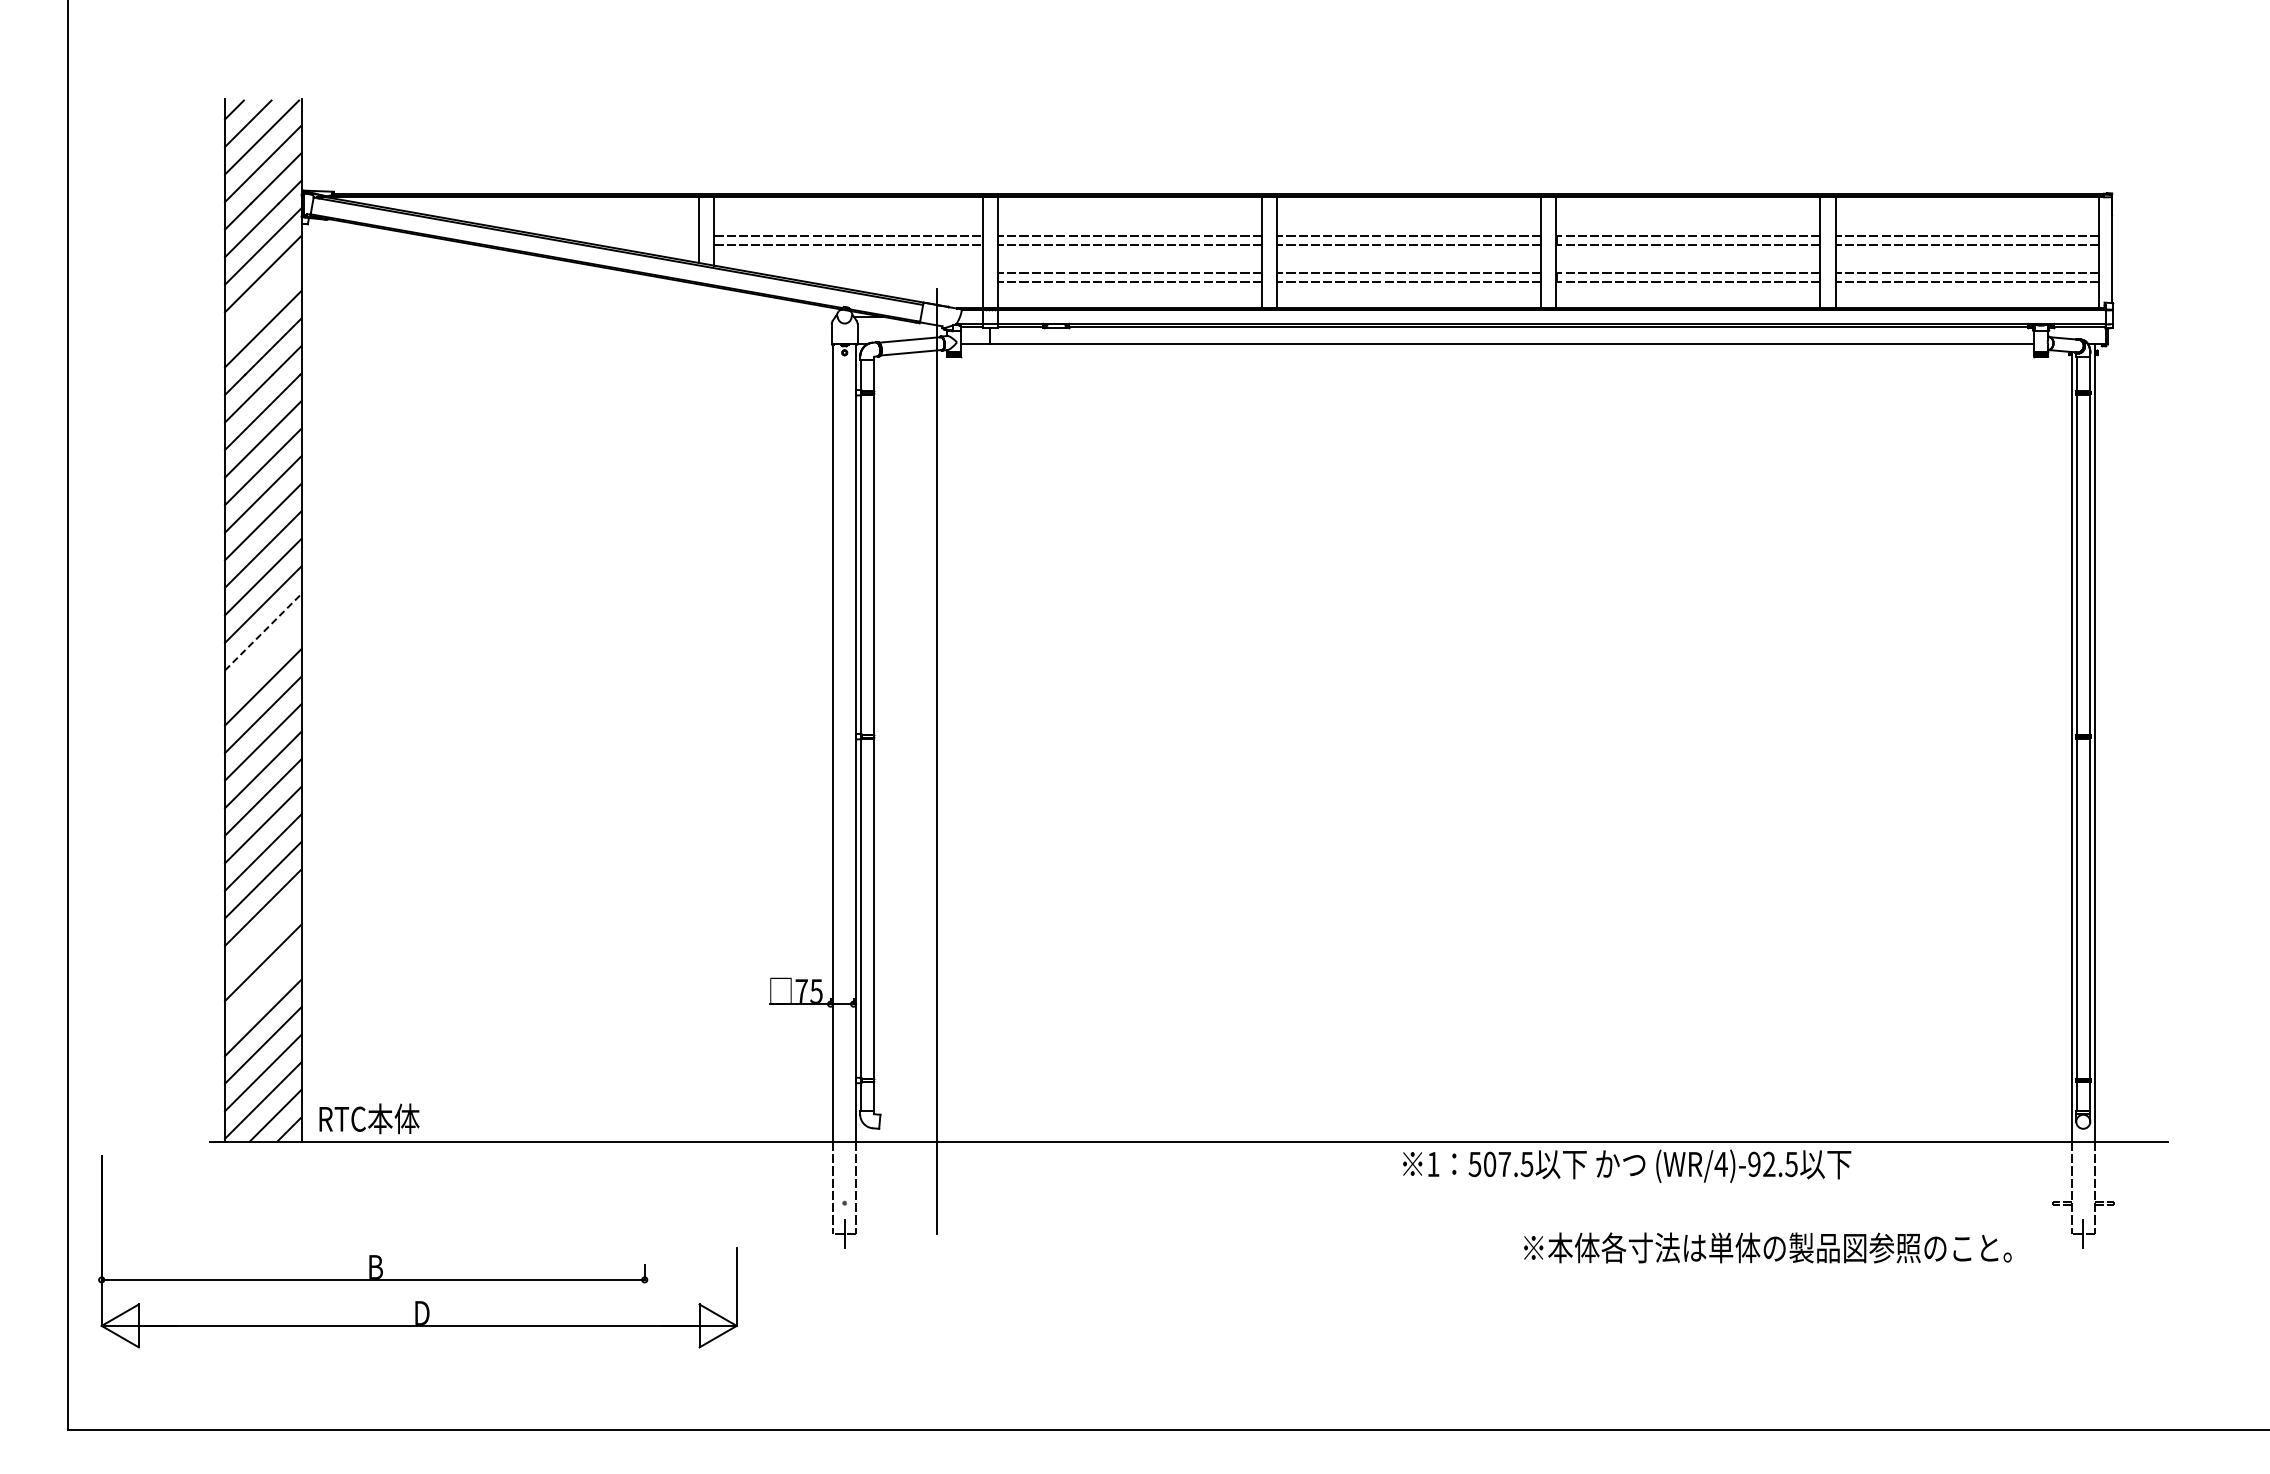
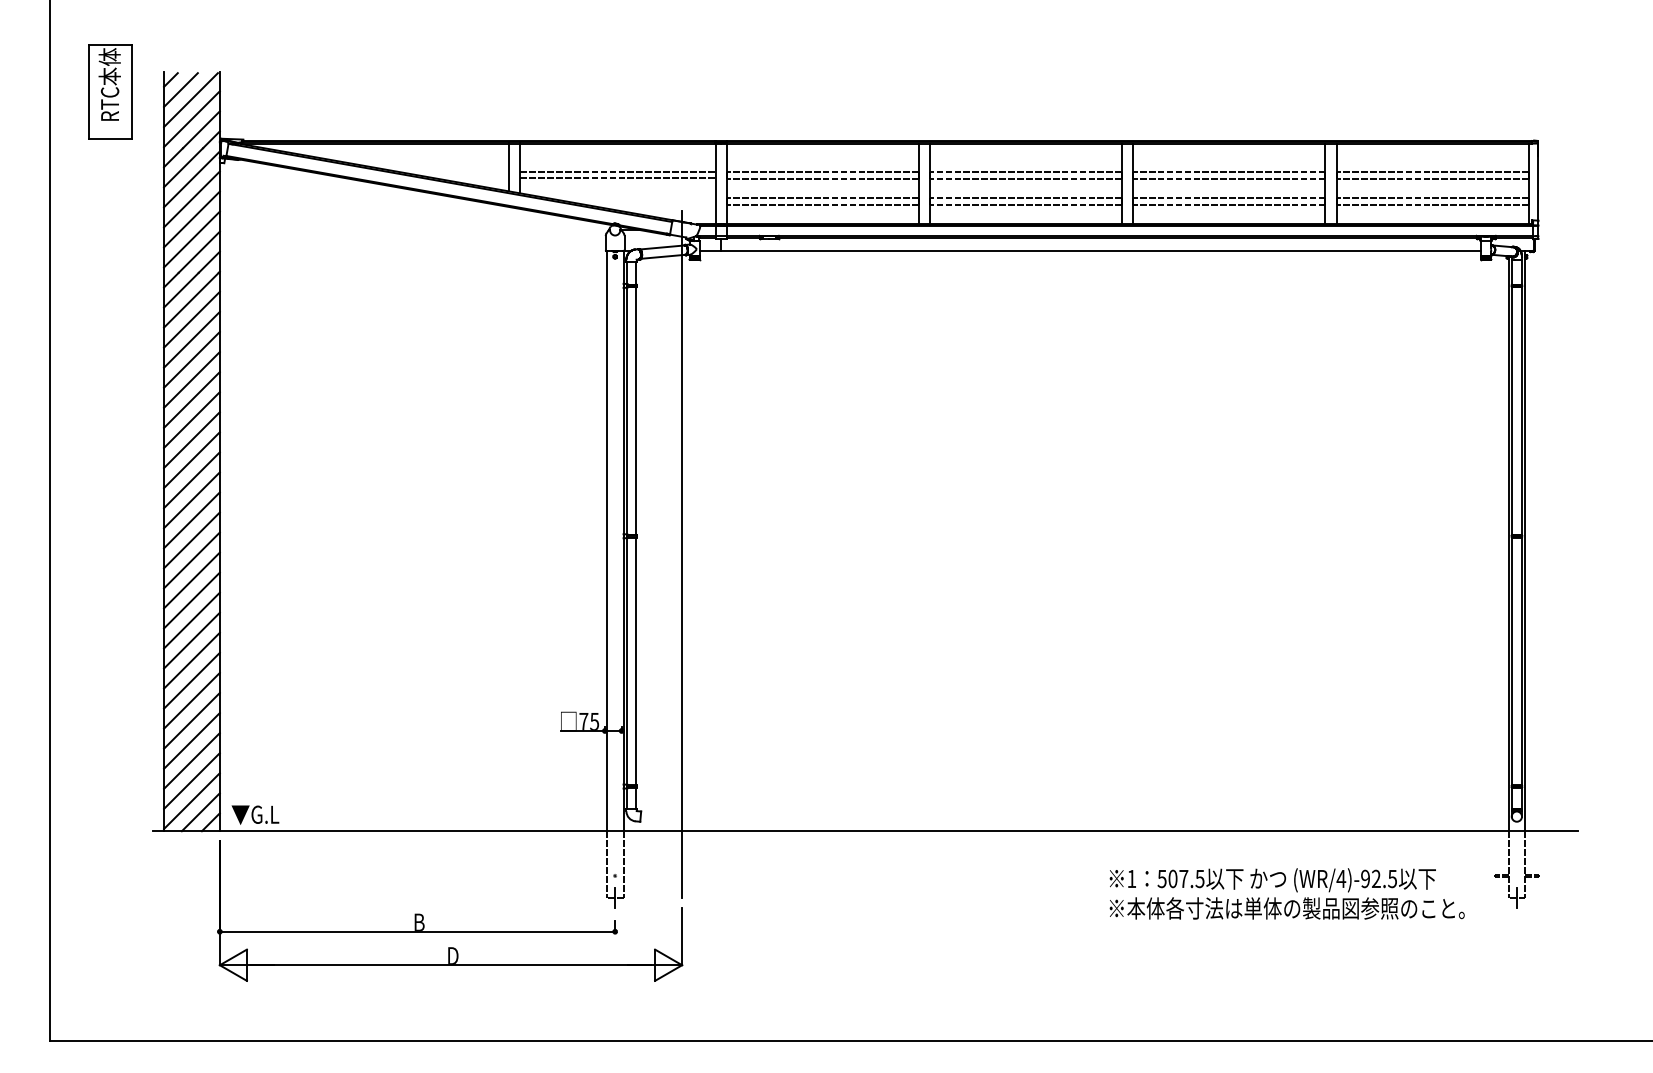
part: (151, 126) -> (110, 92), added
line: (263, 301) -> (192, 219), added
line: (263, 631) -> (192, 459), dashed -> solid
line: (263, 659) -> (192, 480), added
line: (263, 934) -> (192, 680), added
line: (263, 989) -> (192, 720), added
text: (368, 1118) -> (268, 814), RTC本体 -> ▼G.L
text: (1627, 1165) -> (1273, 879), moved
part: (417, 1279) -> (449, 931), moved

